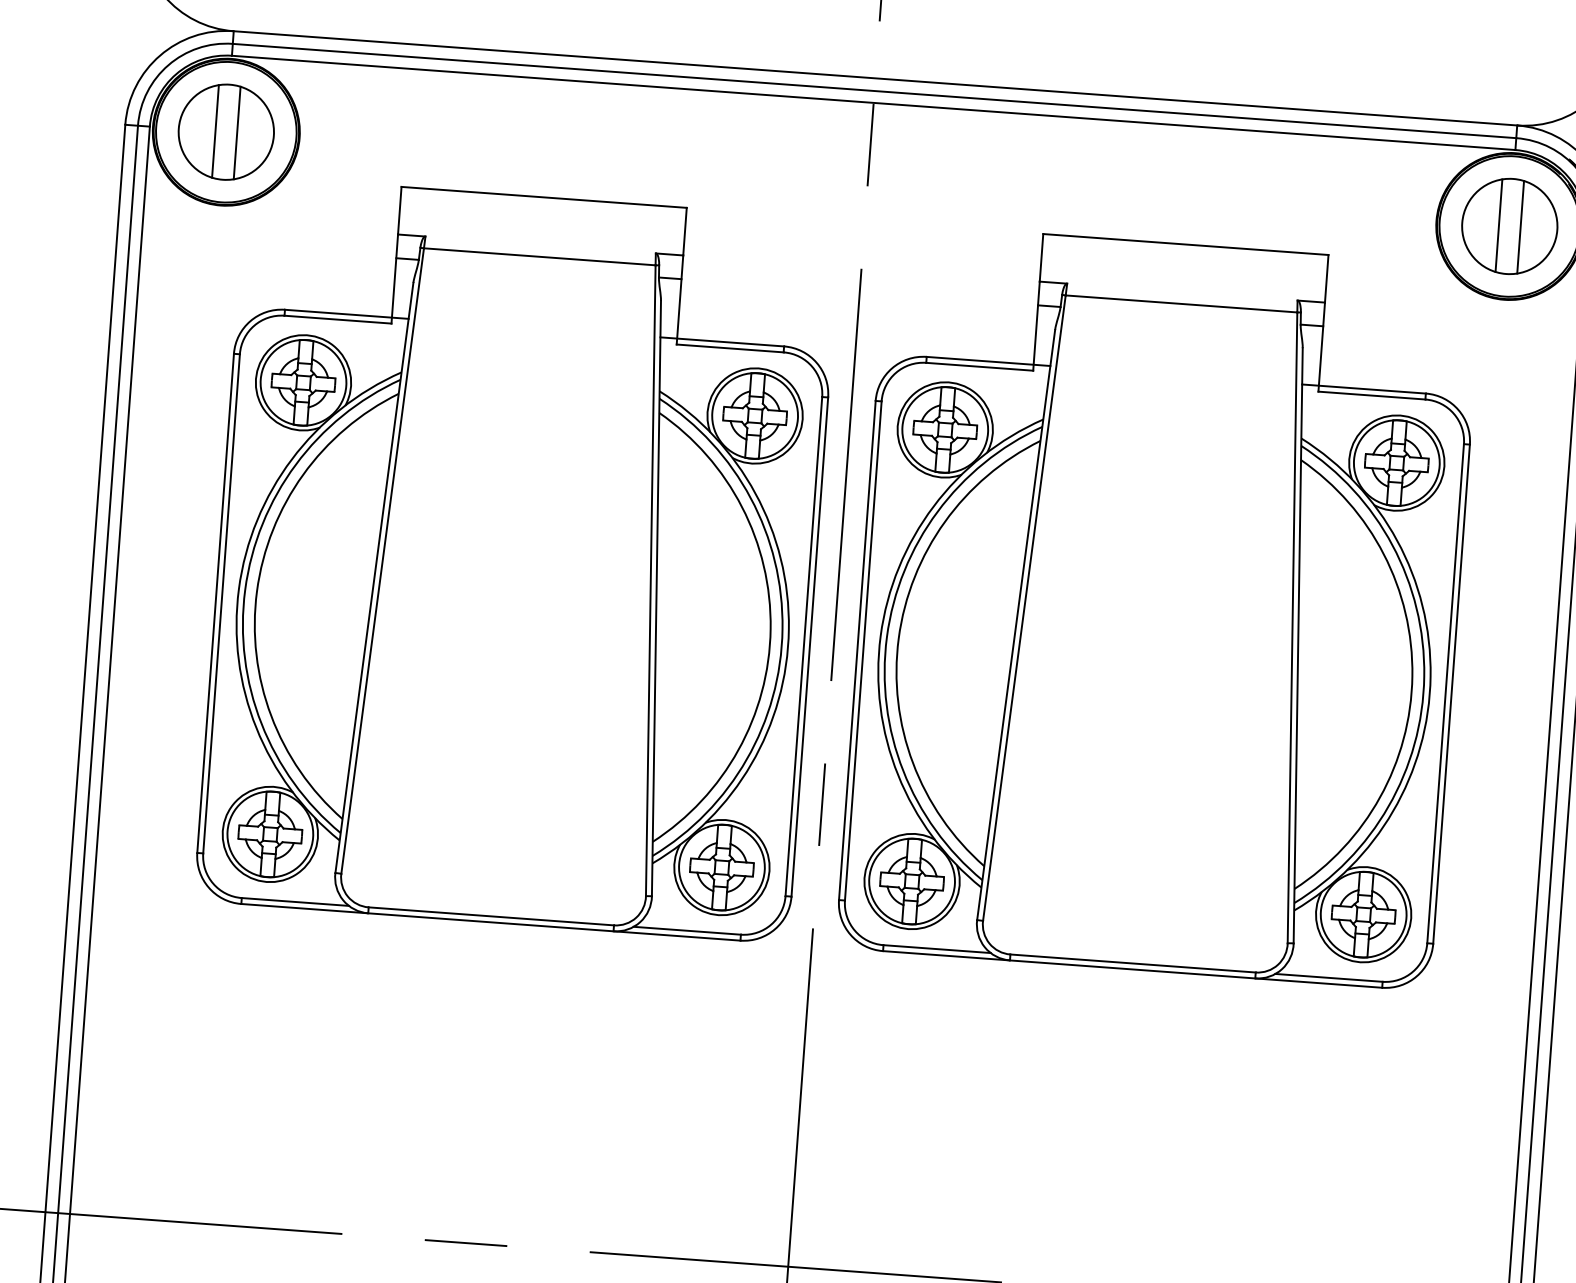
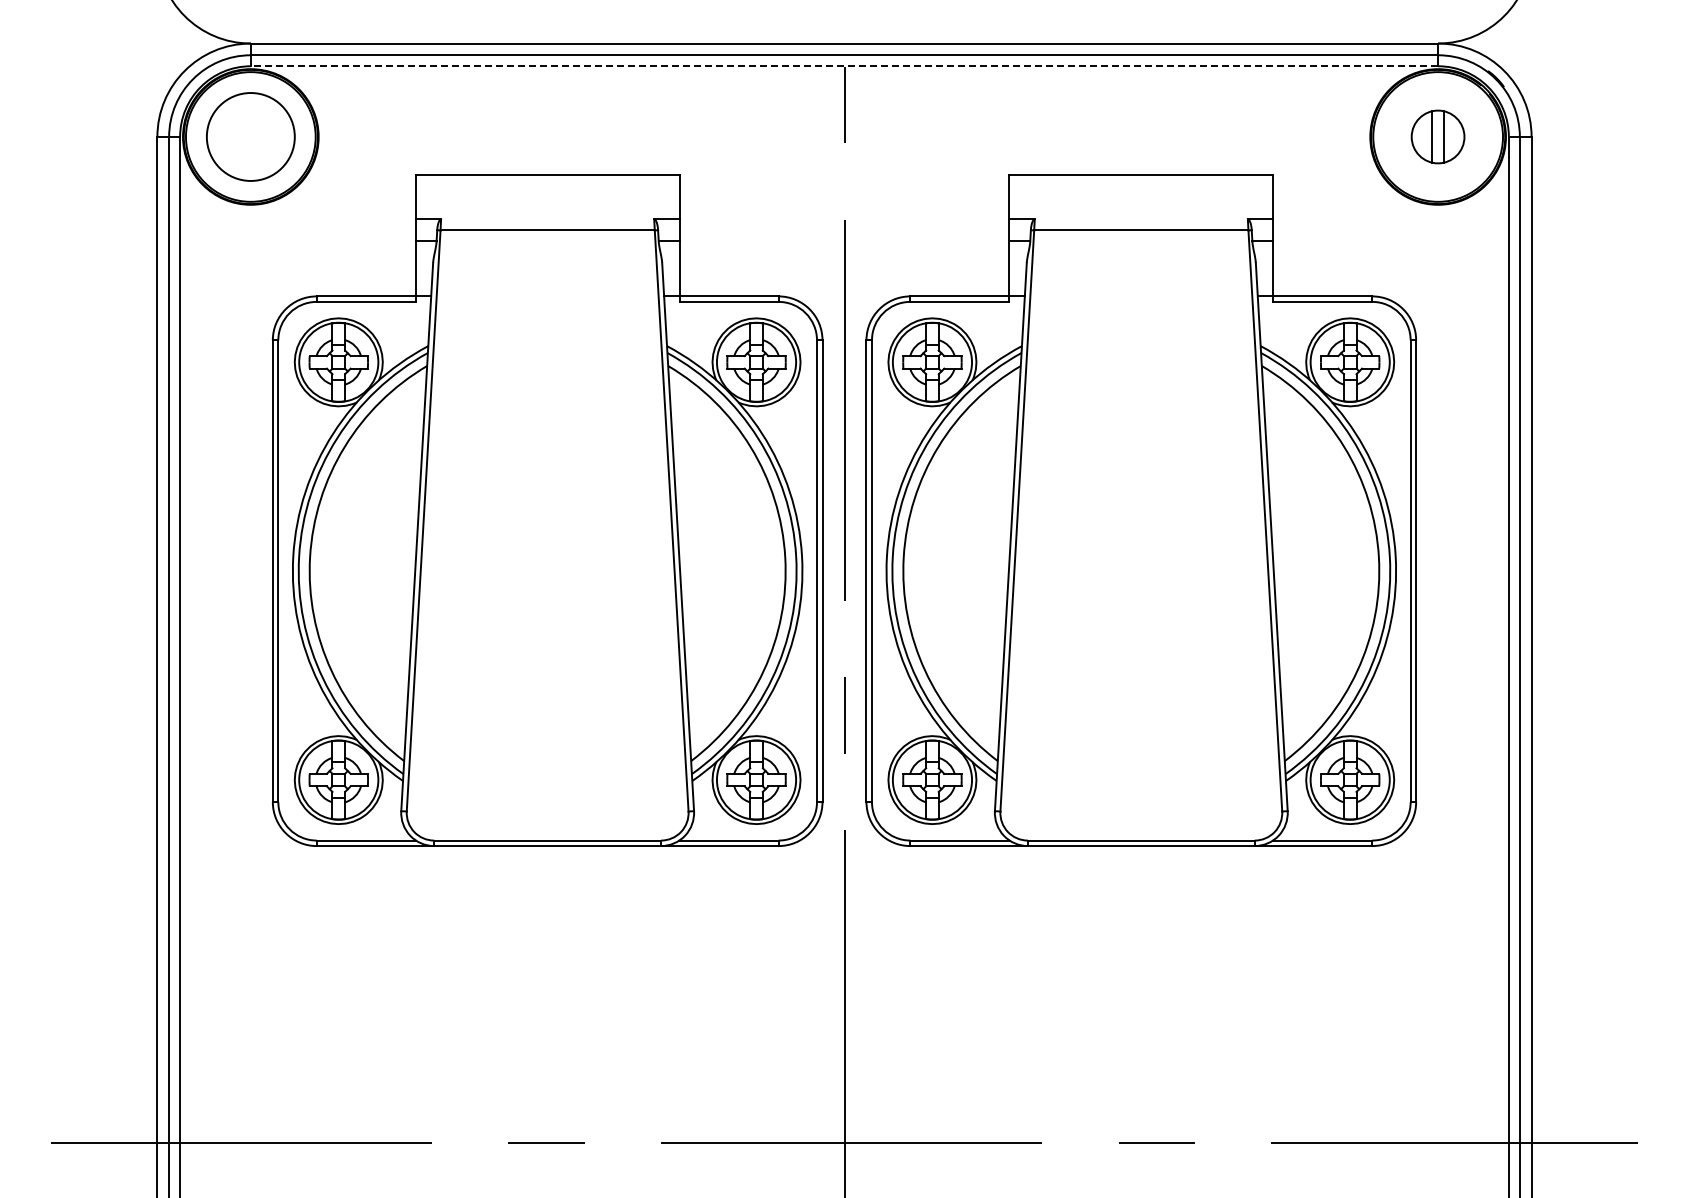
line: (873, 103) -> (844, 66), solid -> dashed
line: (215, 130) -> (240, 136), removed
line: (236, 132) -> (260, 136), removed
part: (1509, 225) -> (1437, 136), size x0.6

